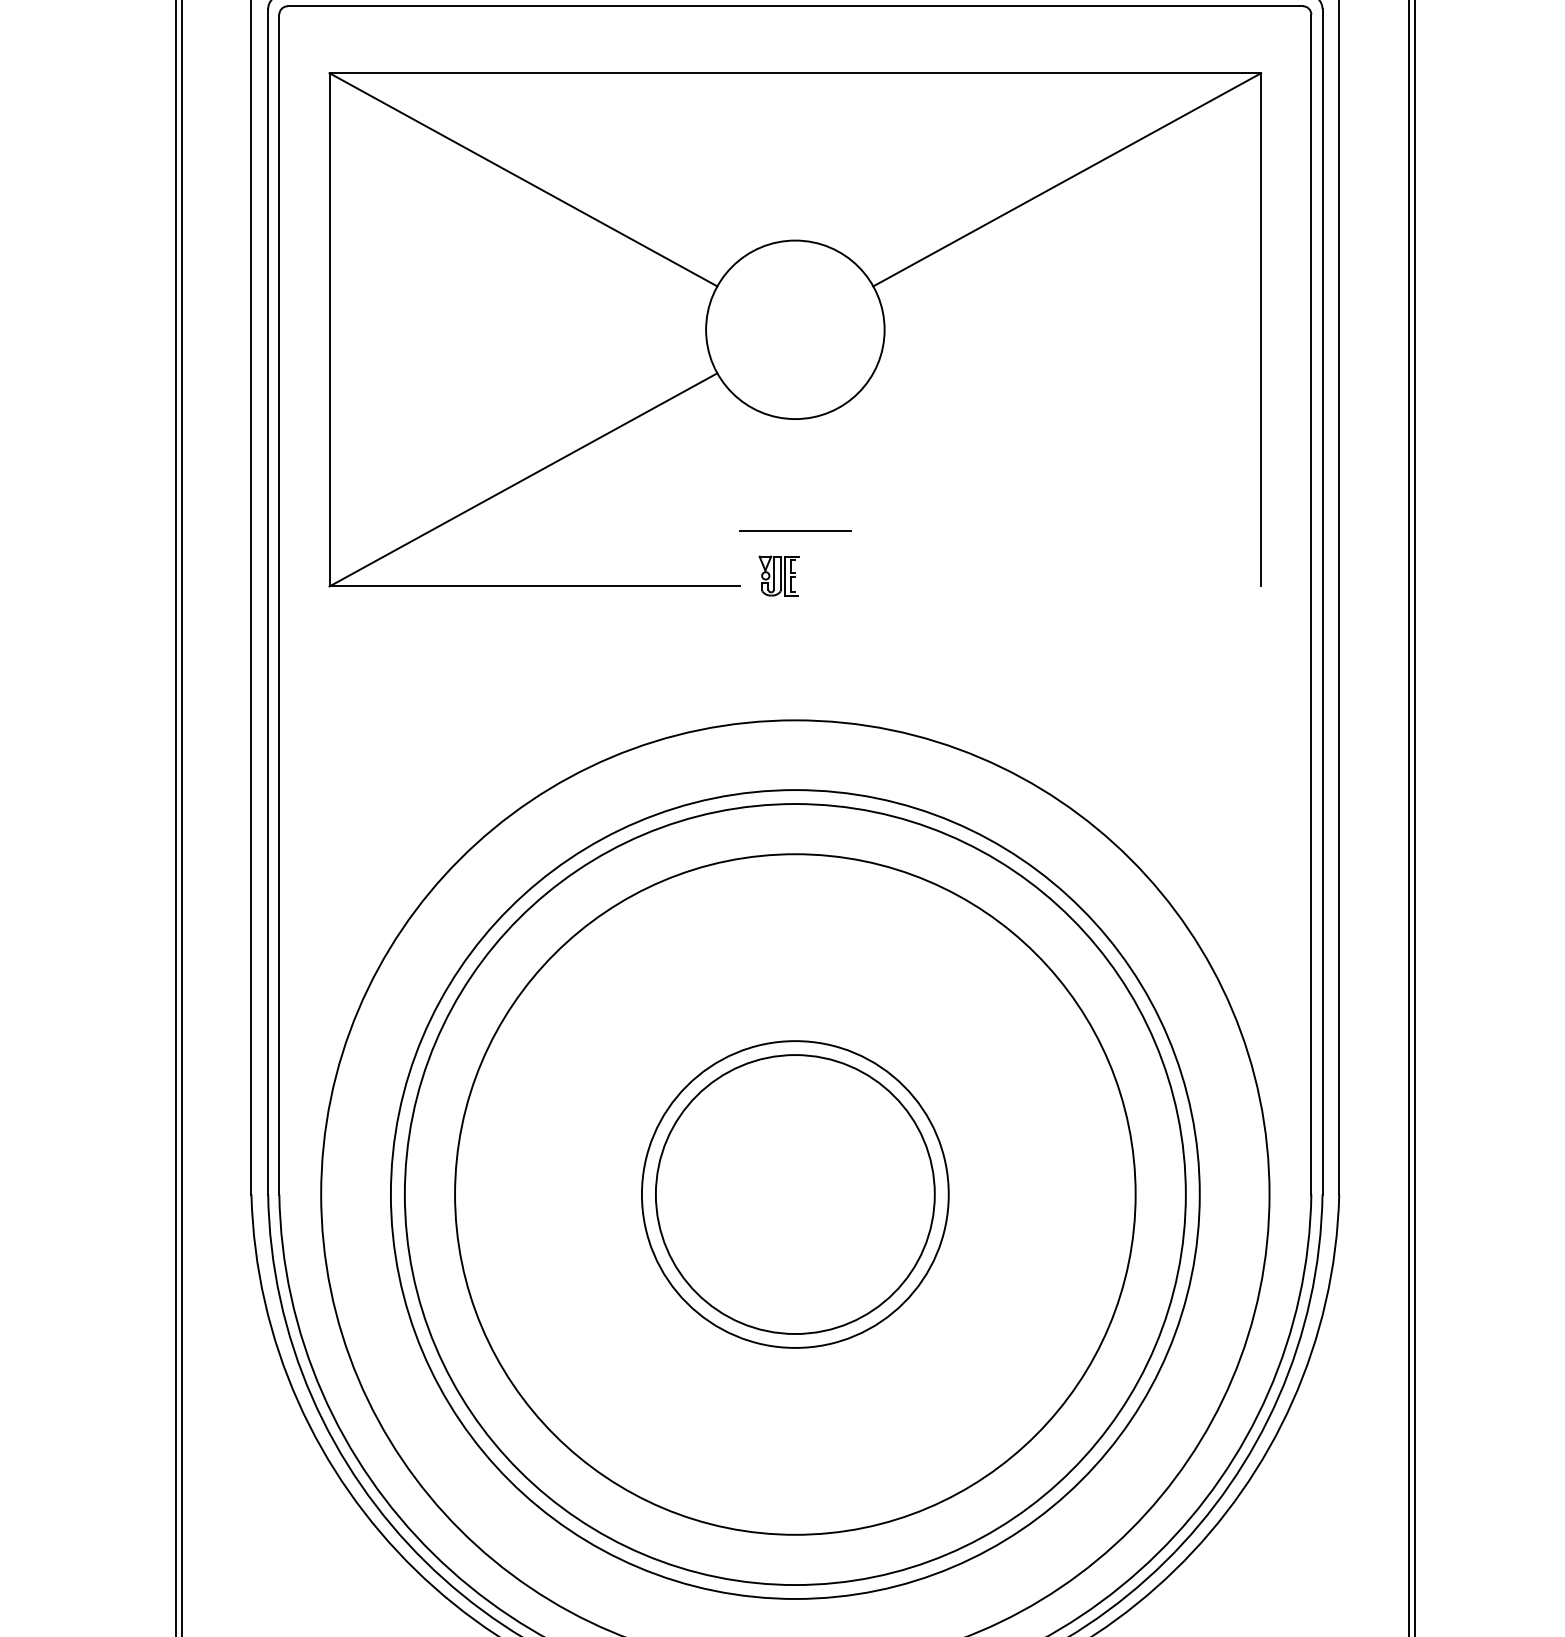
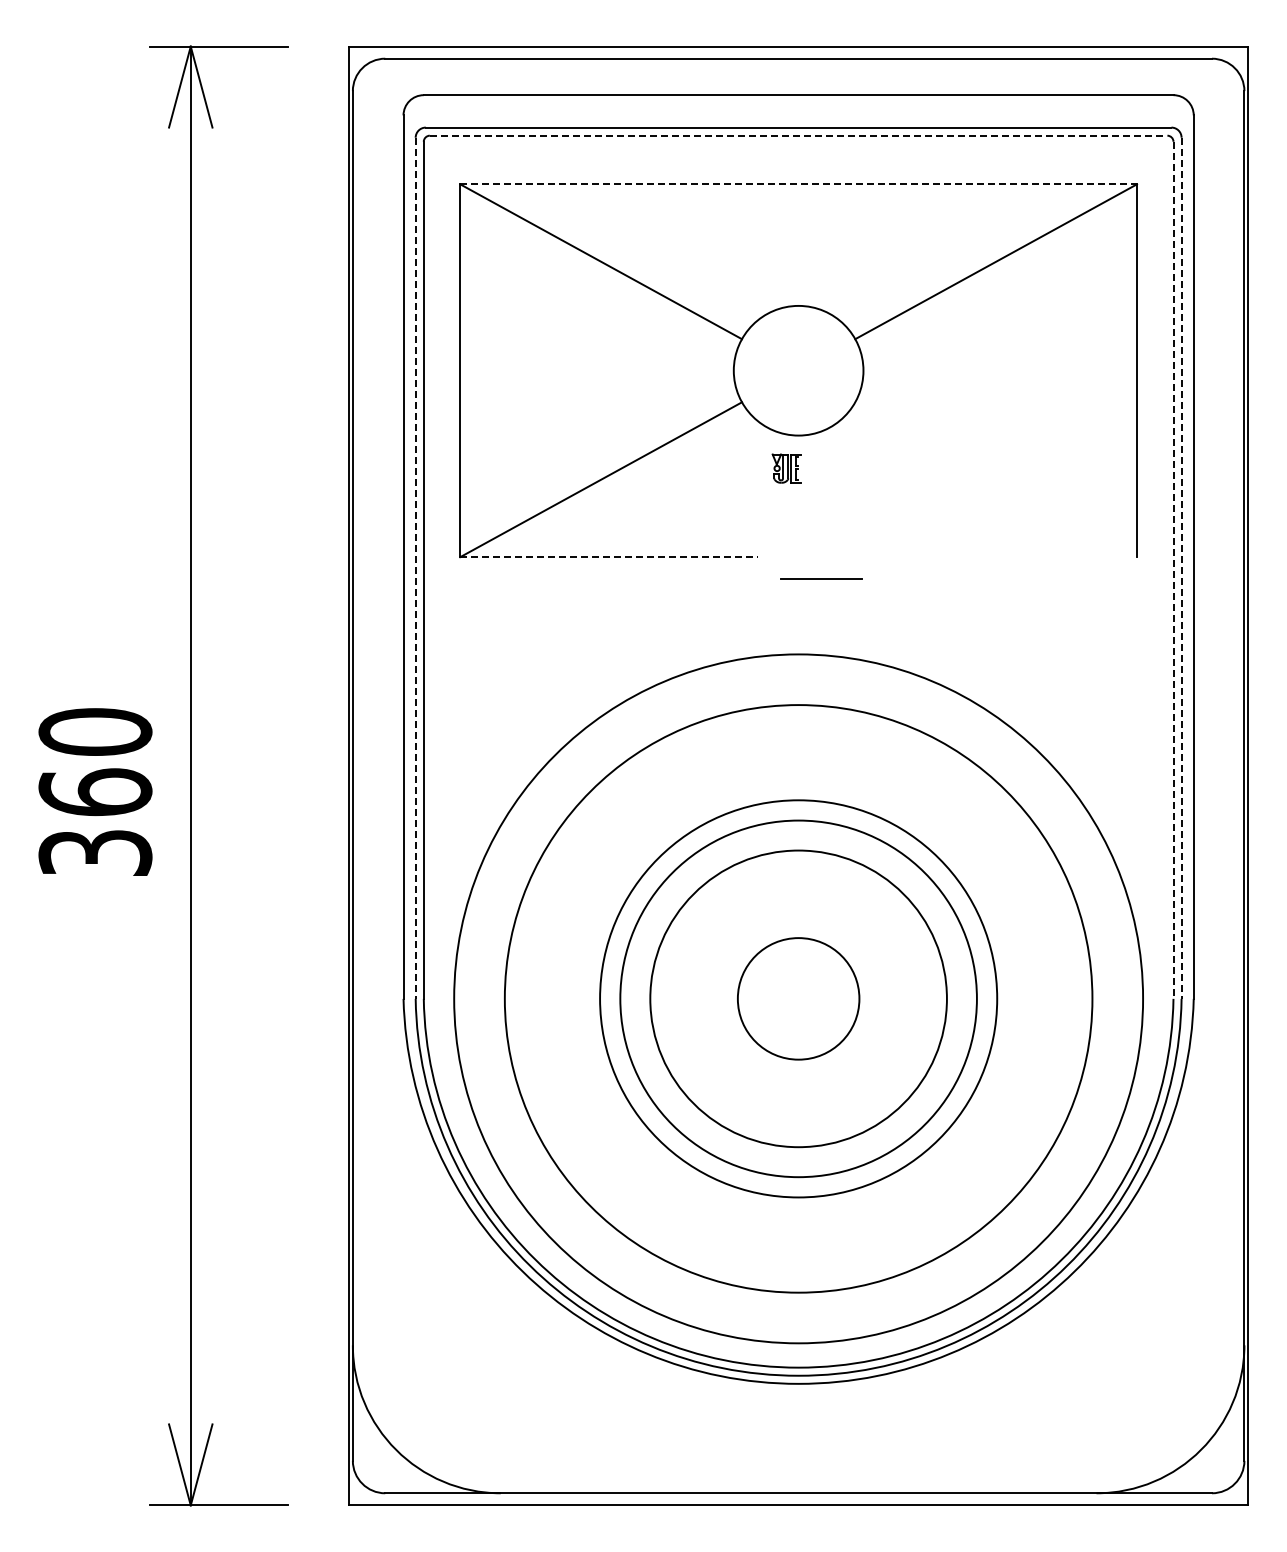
line: (795, 6) -> (798, 135), solid -> dashed
line: (796, 73) -> (799, 184), solid -> dashed
line: (795, 530) -> (821, 578), moved
part: (778, 575) -> (786, 468), moved
line: (534, 586) -> (609, 557), solid -> dashed
line: (267, 602) -> (415, 568), solid -> dashed
line: (1322, 602) -> (1181, 568), solid -> dashed
line: (1311, 604) -> (1173, 570), solid -> dashed
circle: (795, 1194) -> (798, 998), size x0.6
circle: (795, 1194) -> (798, 998), size x0.6
circle: (795, 1194) -> (798, 998), size x0.7
circle: (795, 1194) -> (798, 998), size x1.6

